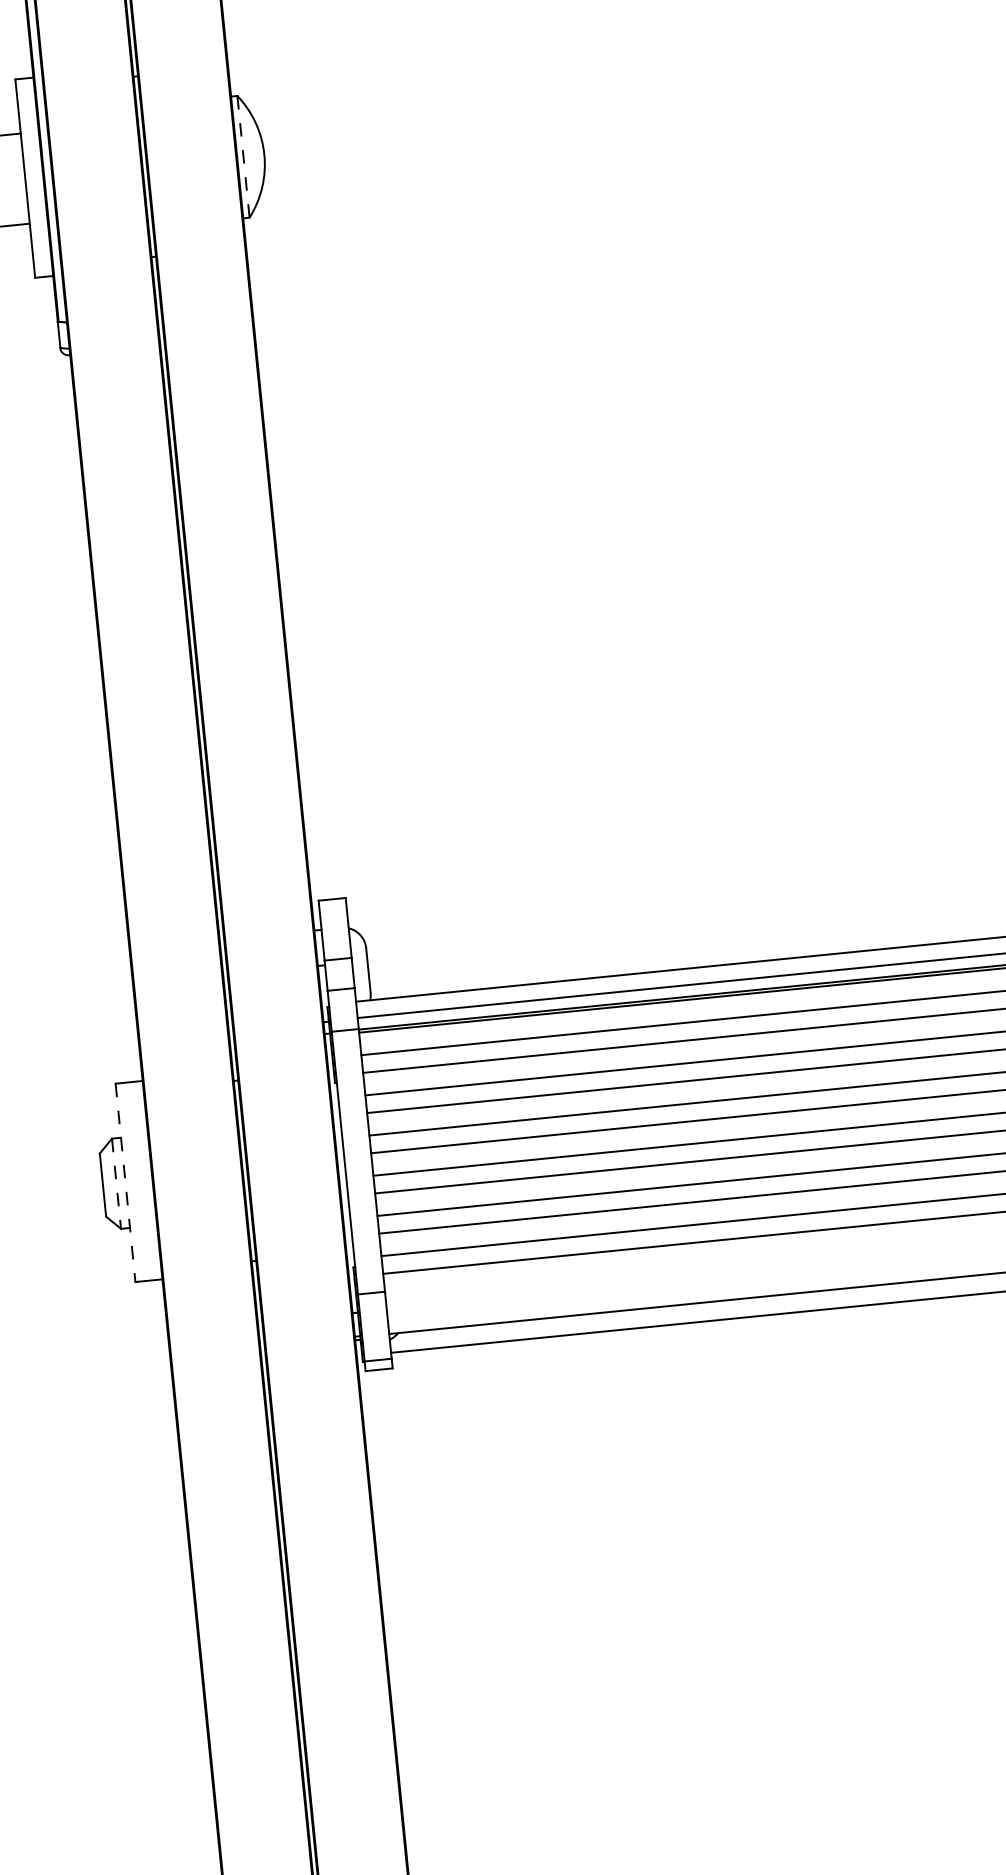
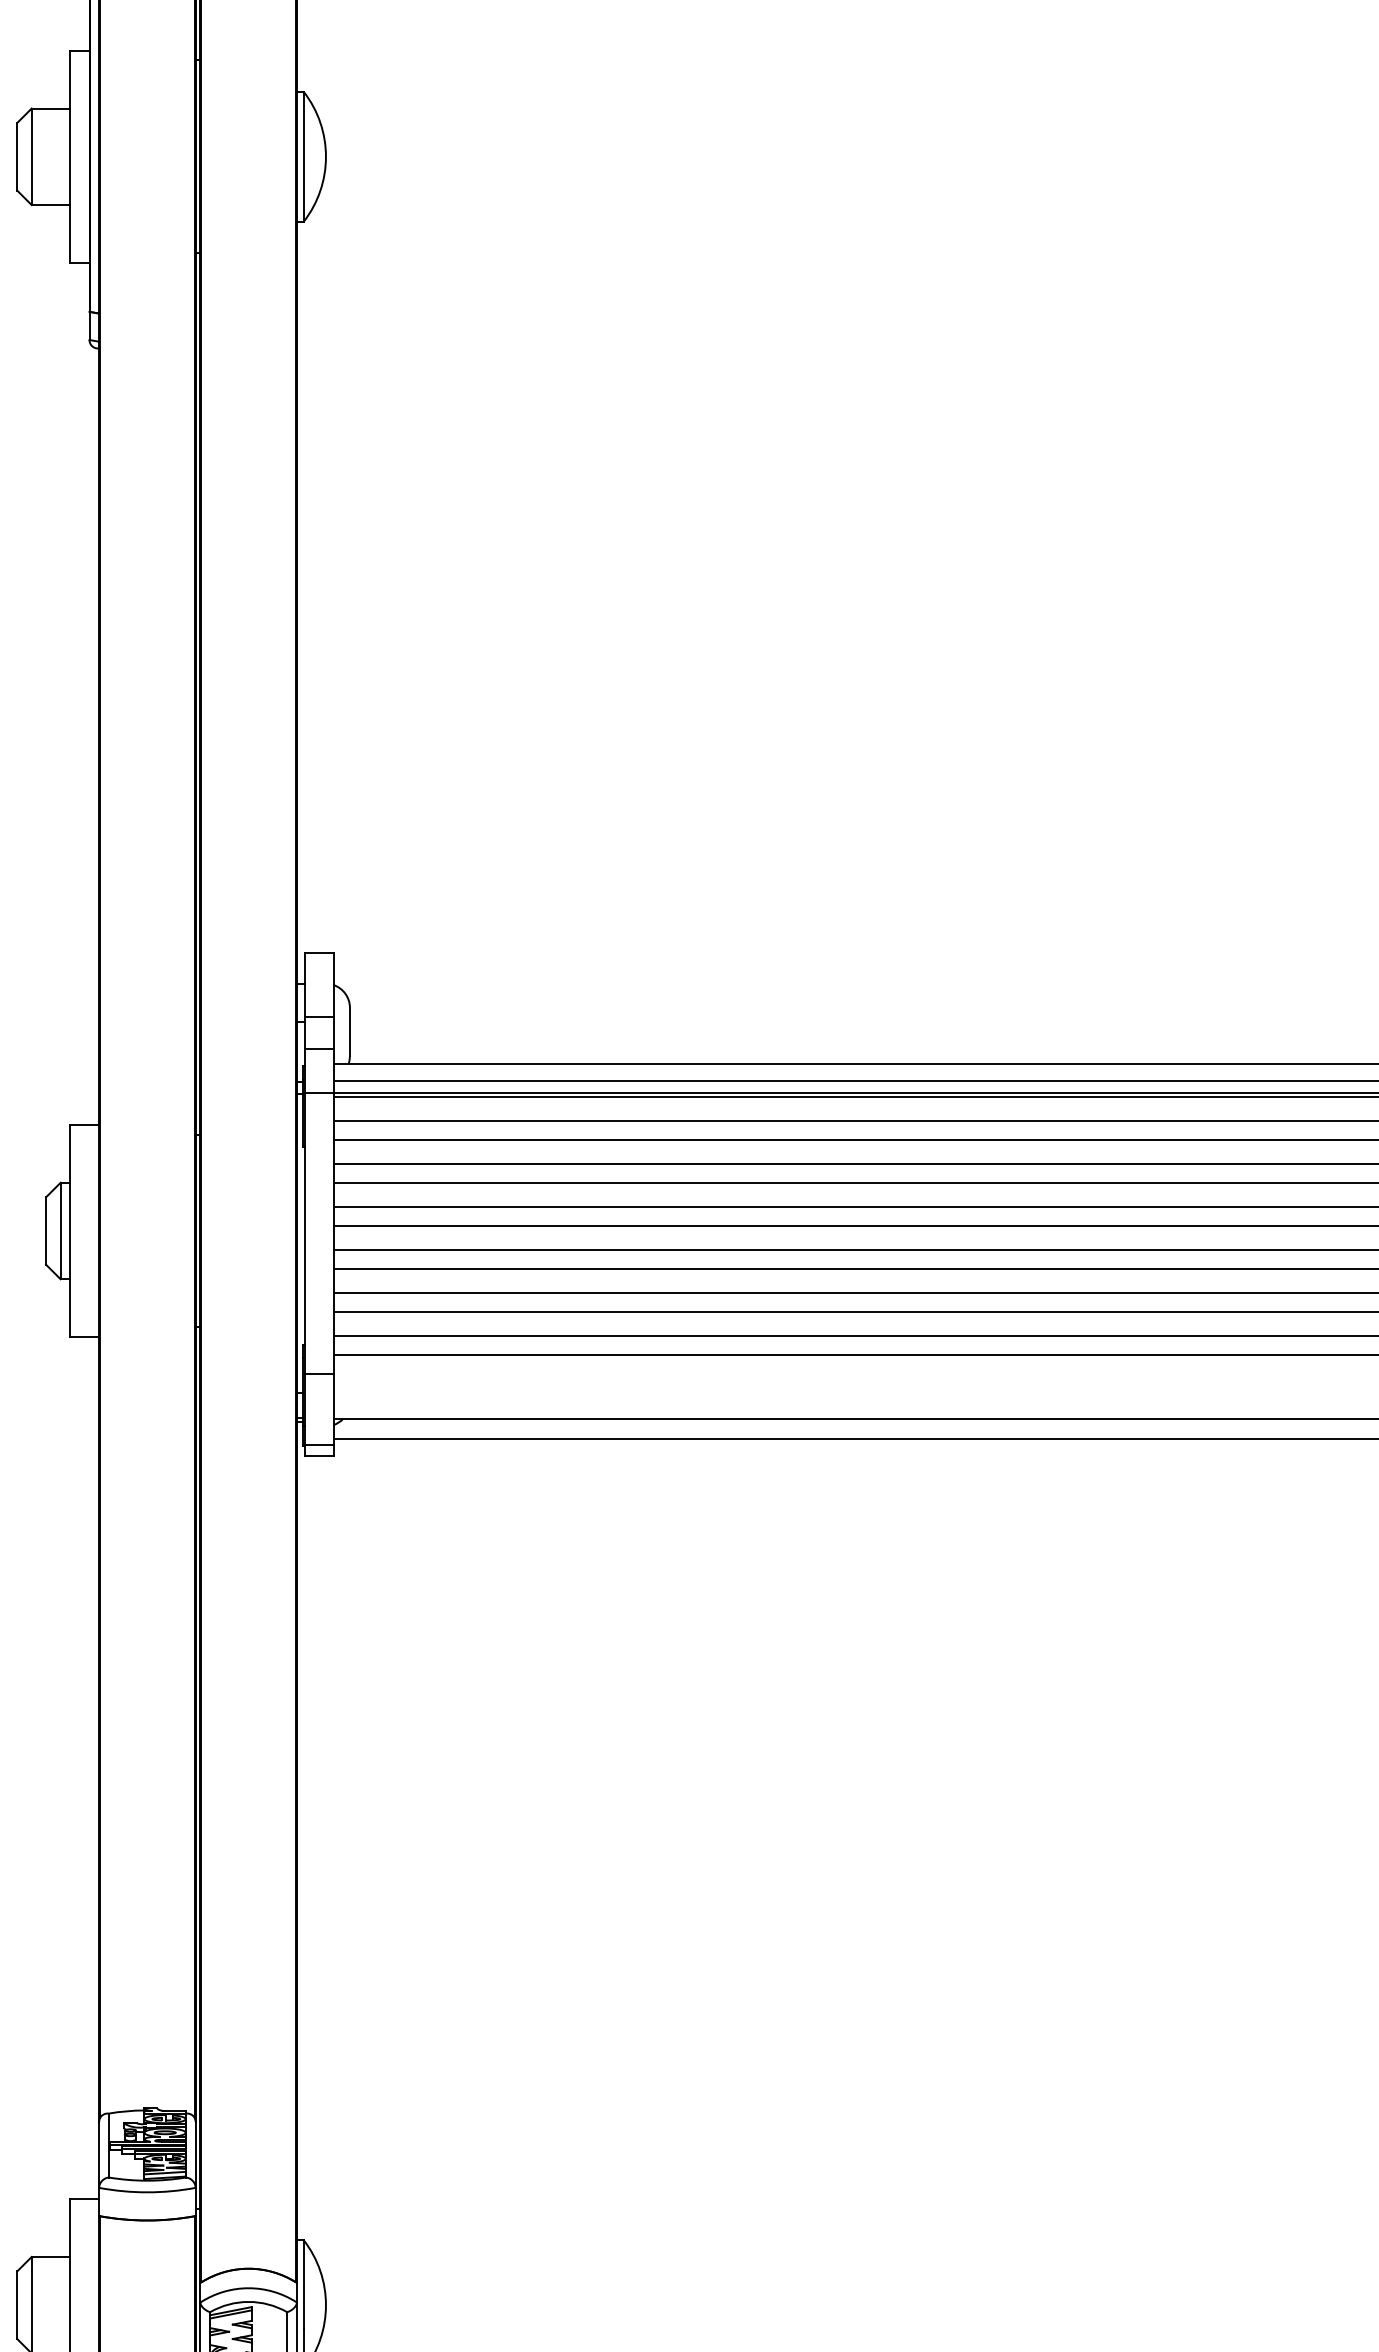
line: (243, 157) -> (303, 157), dashed -> solid
line: (125, 1183) -> (70, 1231), dashed -> solid
line: (116, 1184) -> (60, 1231), dashed -> solid

